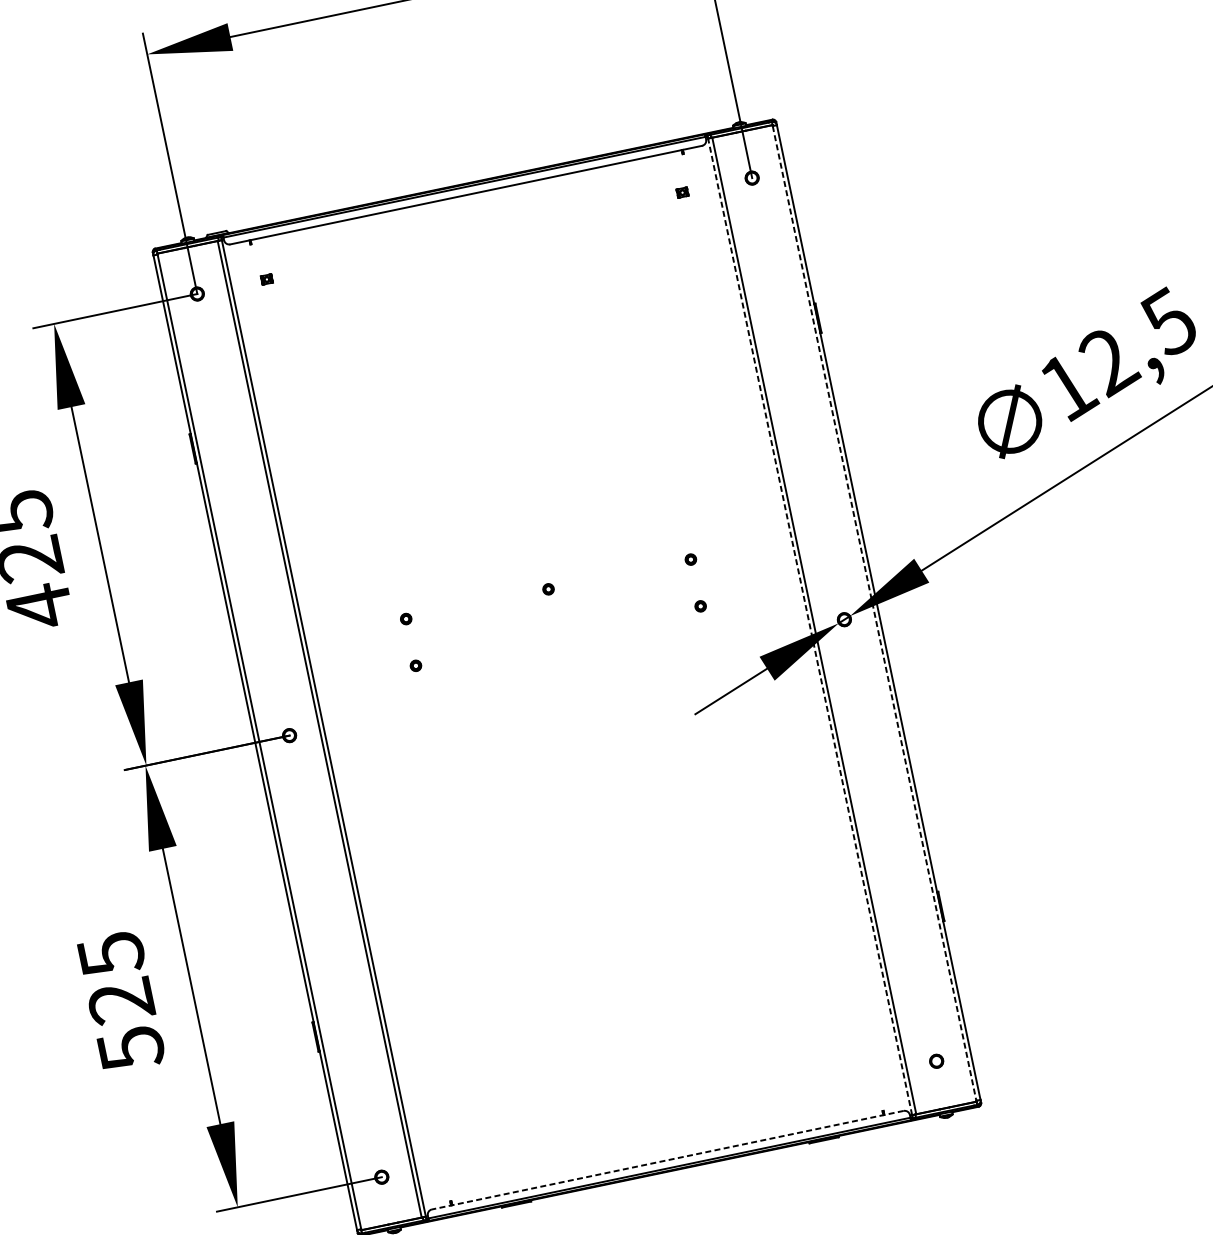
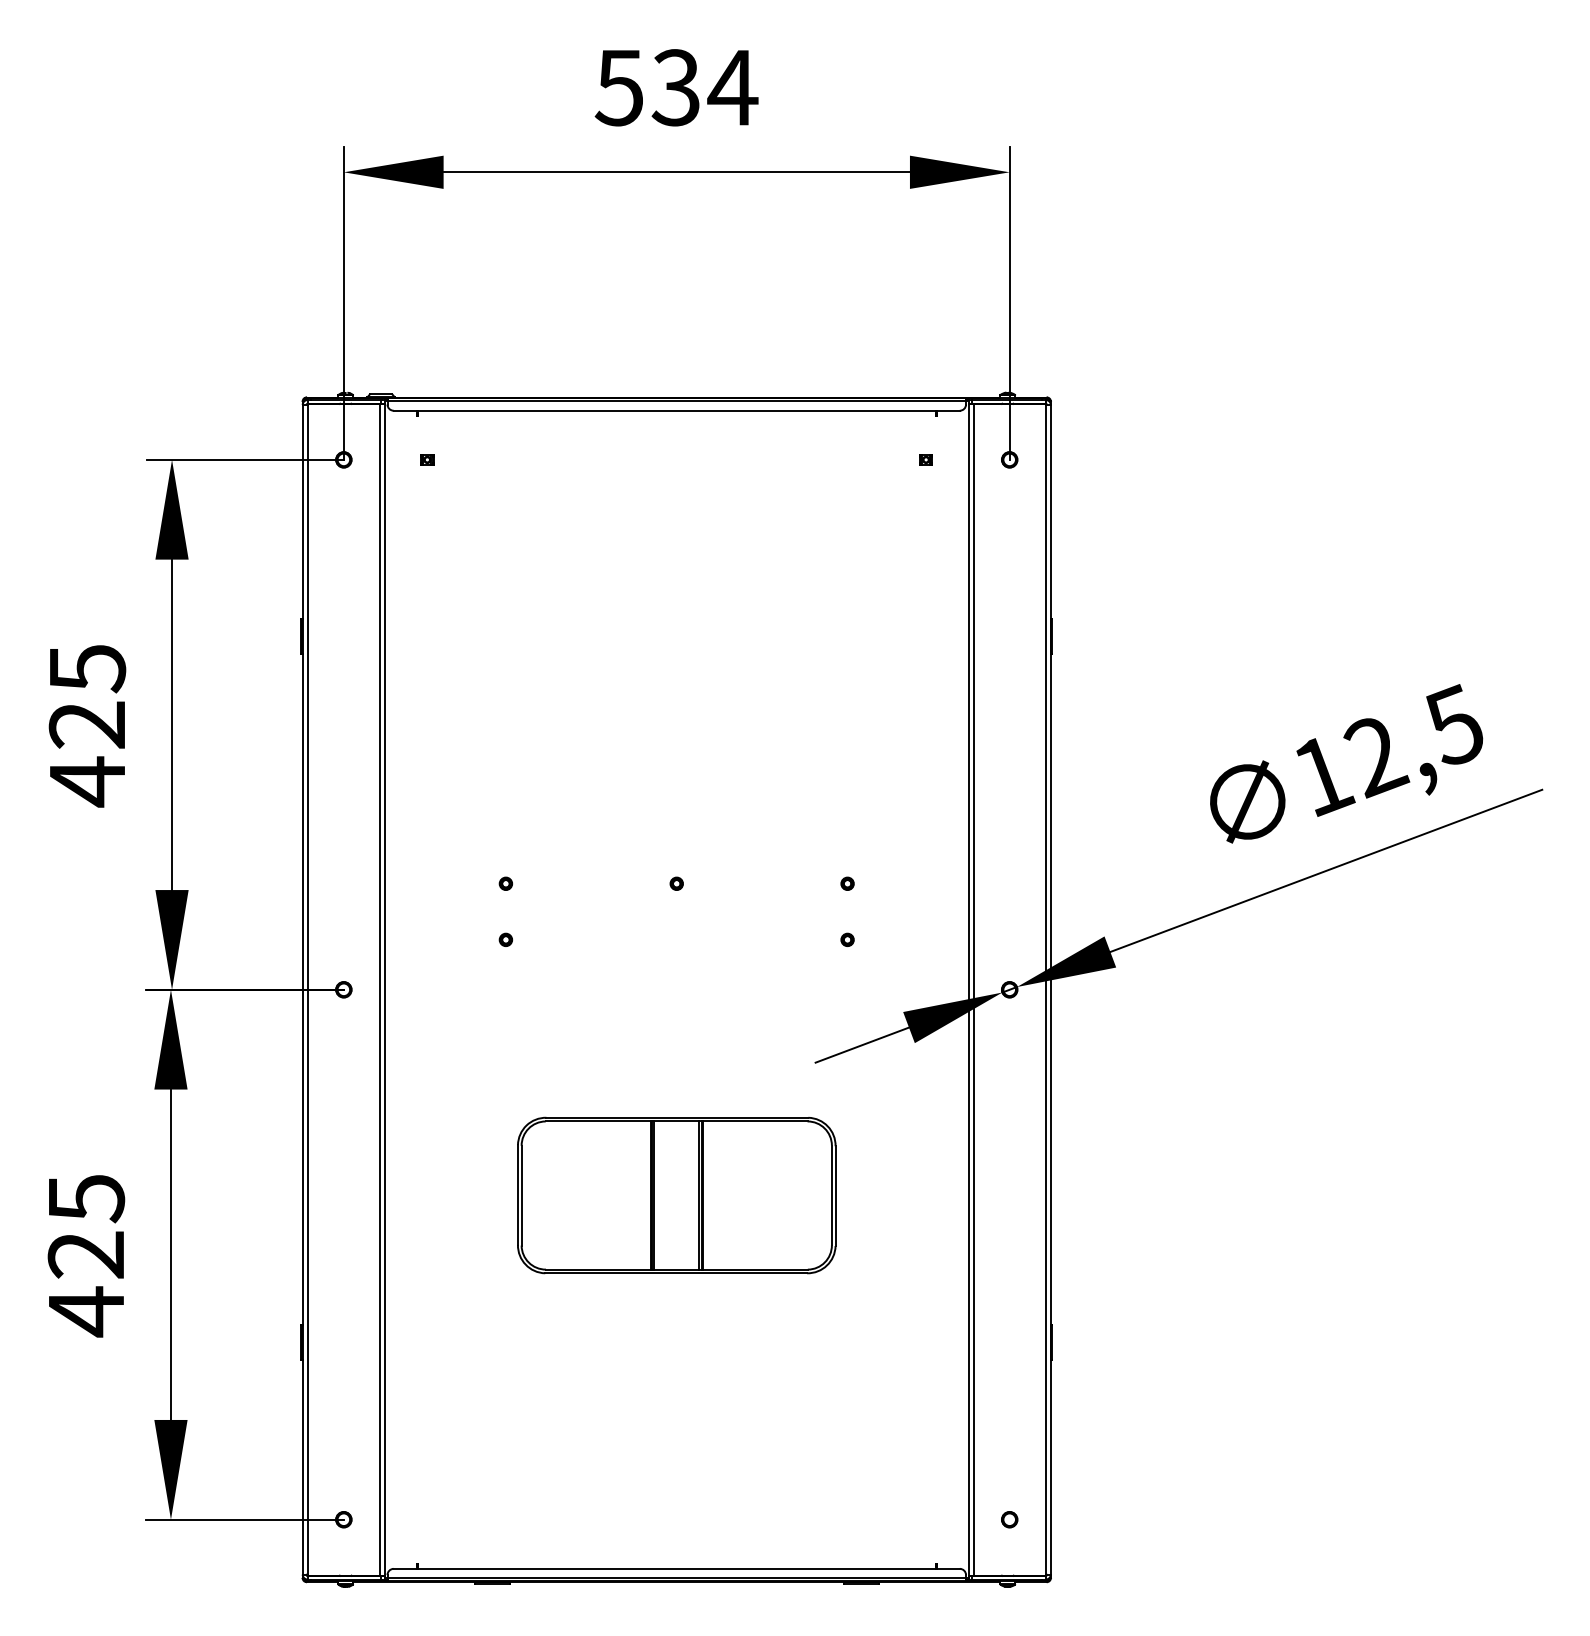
line: (874, 613) -> (1045, 989), dashed -> solid
line: (810, 626) -> (968, 989), dashed -> solid
part: (602, 849) -> (676, 1195), added
text: (131, 1048) -> (87, 1311), 525 -> 425
line: (667, 1159) -> (676, 1568), dashed -> solid

